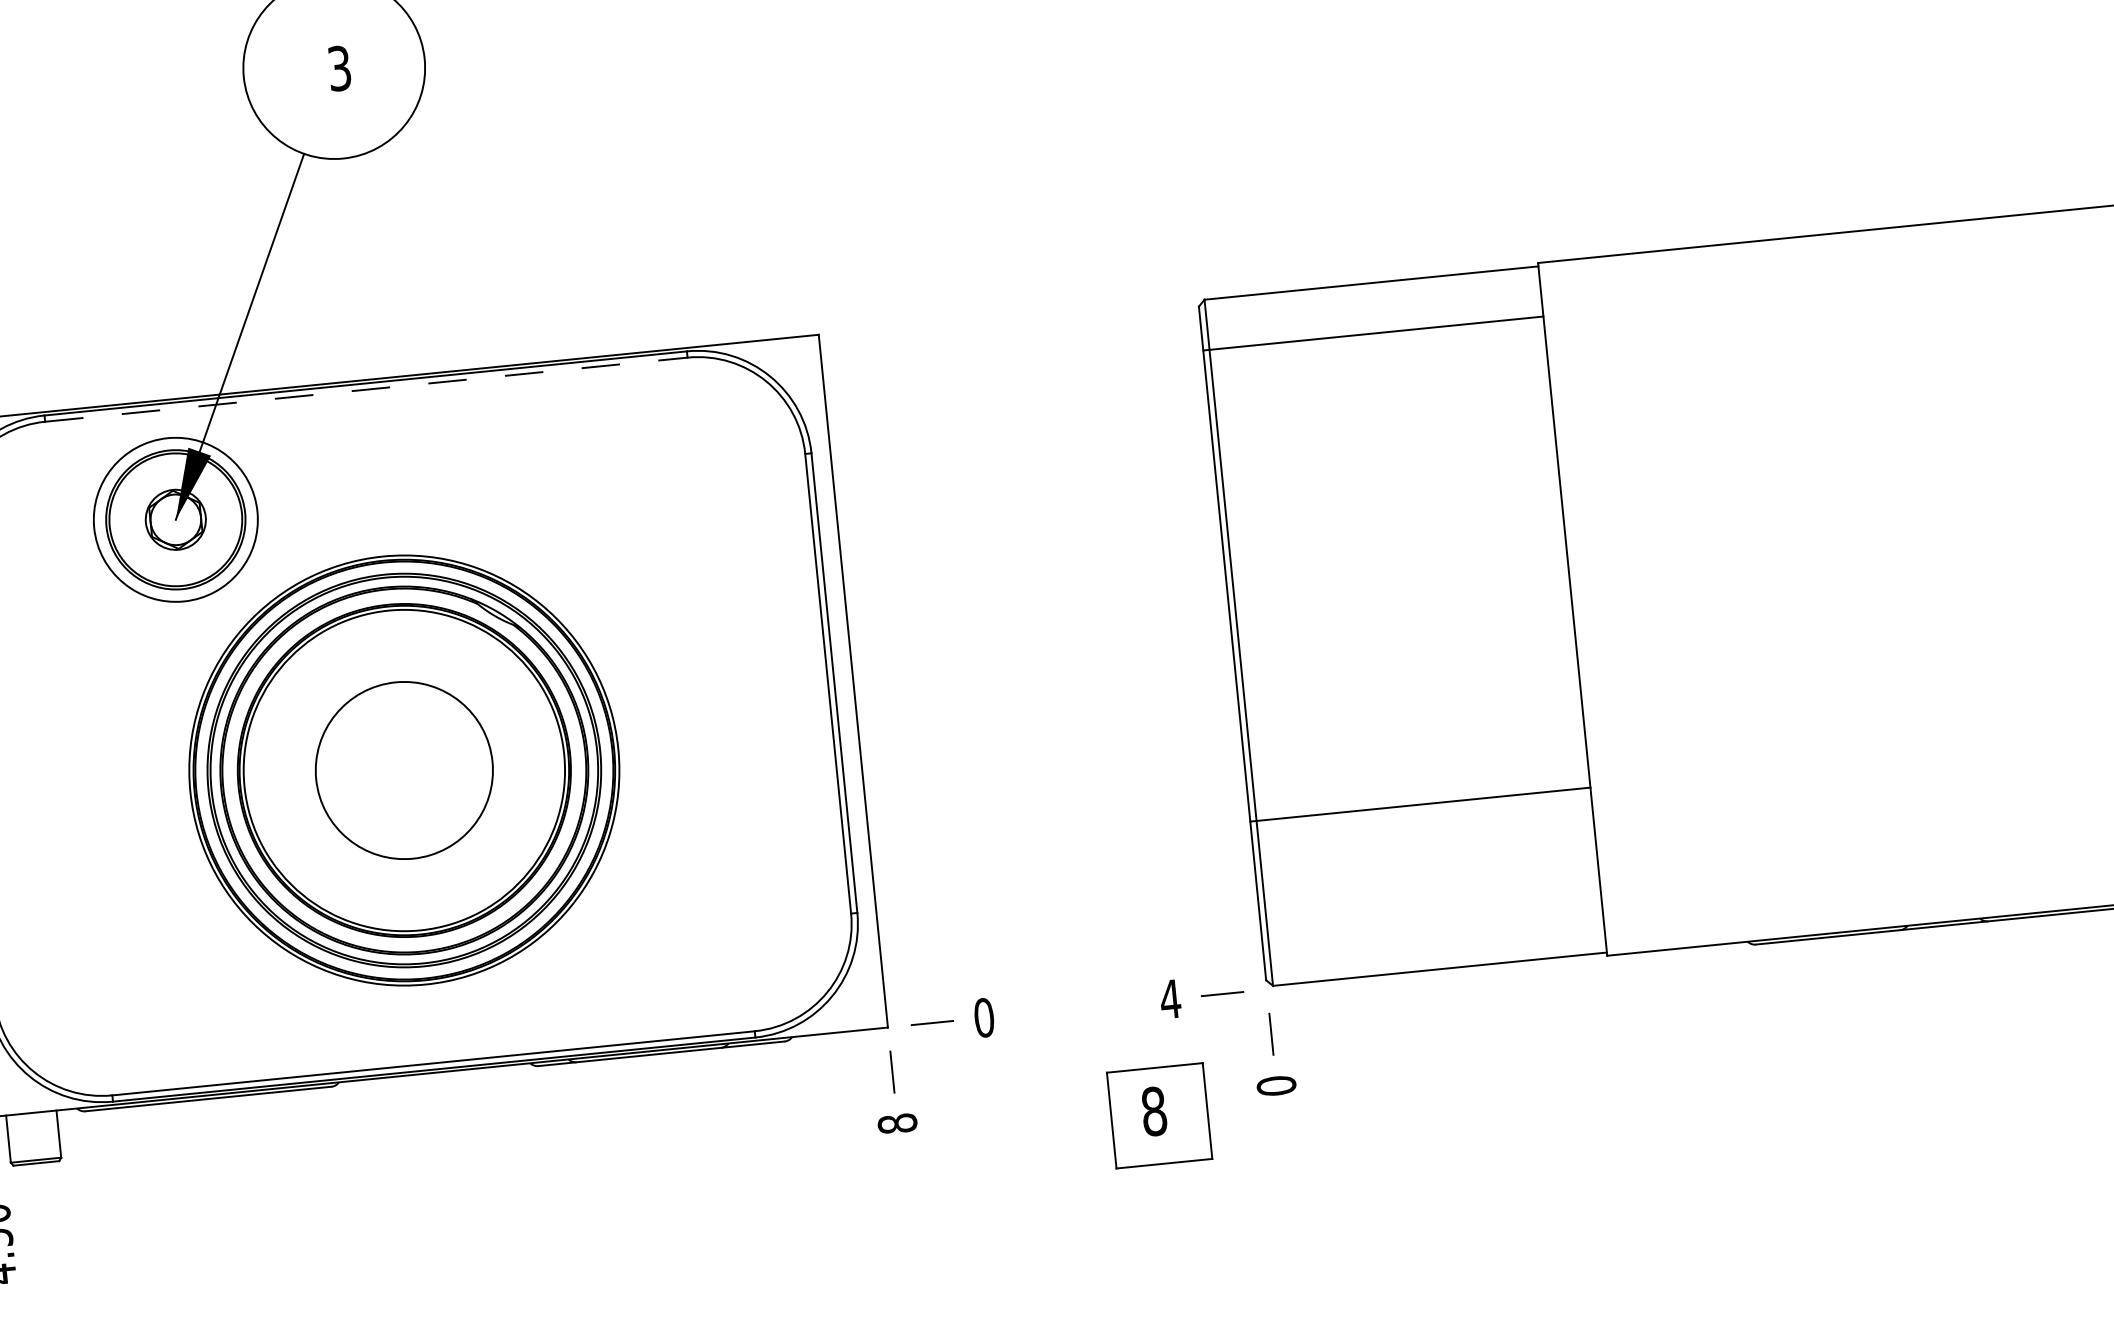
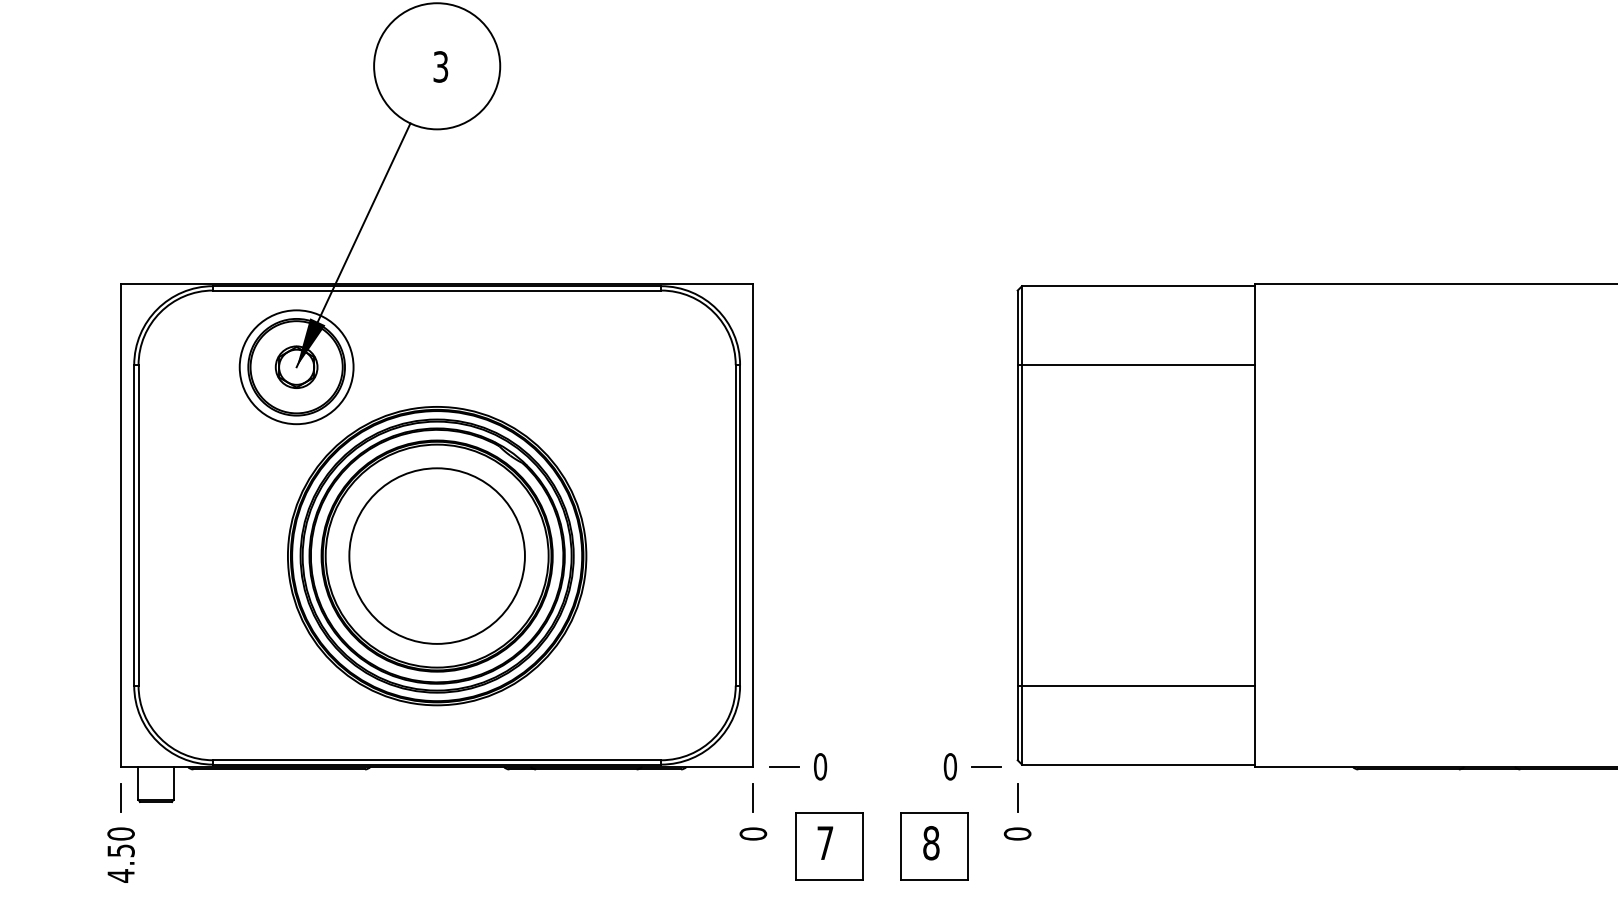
line: (1372, 334) -> (1135, 365), moved
line: (366, 389) -> (437, 290), dashed -> solid
circle: (403, 769) -> (436, 555), size x1.43
line: (1419, 804) -> (1135, 685), moved
text: (1170, 998) -> (950, 766), 4 -> 0
text: (897, 1123) -> (753, 833), 8 -> 0
part: (1008, 1130) -> (829, 846), added

